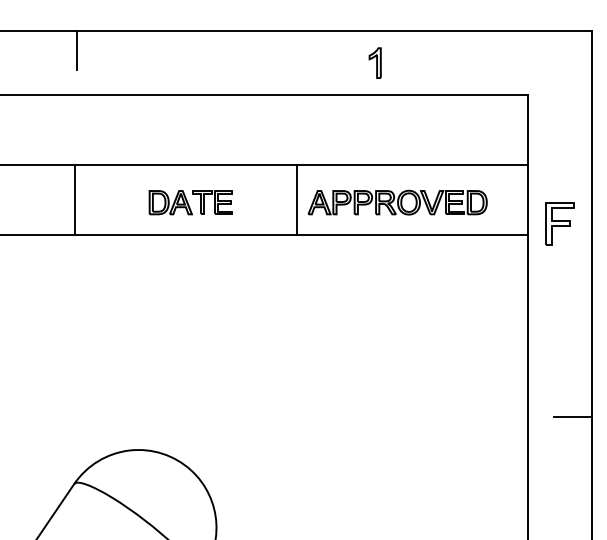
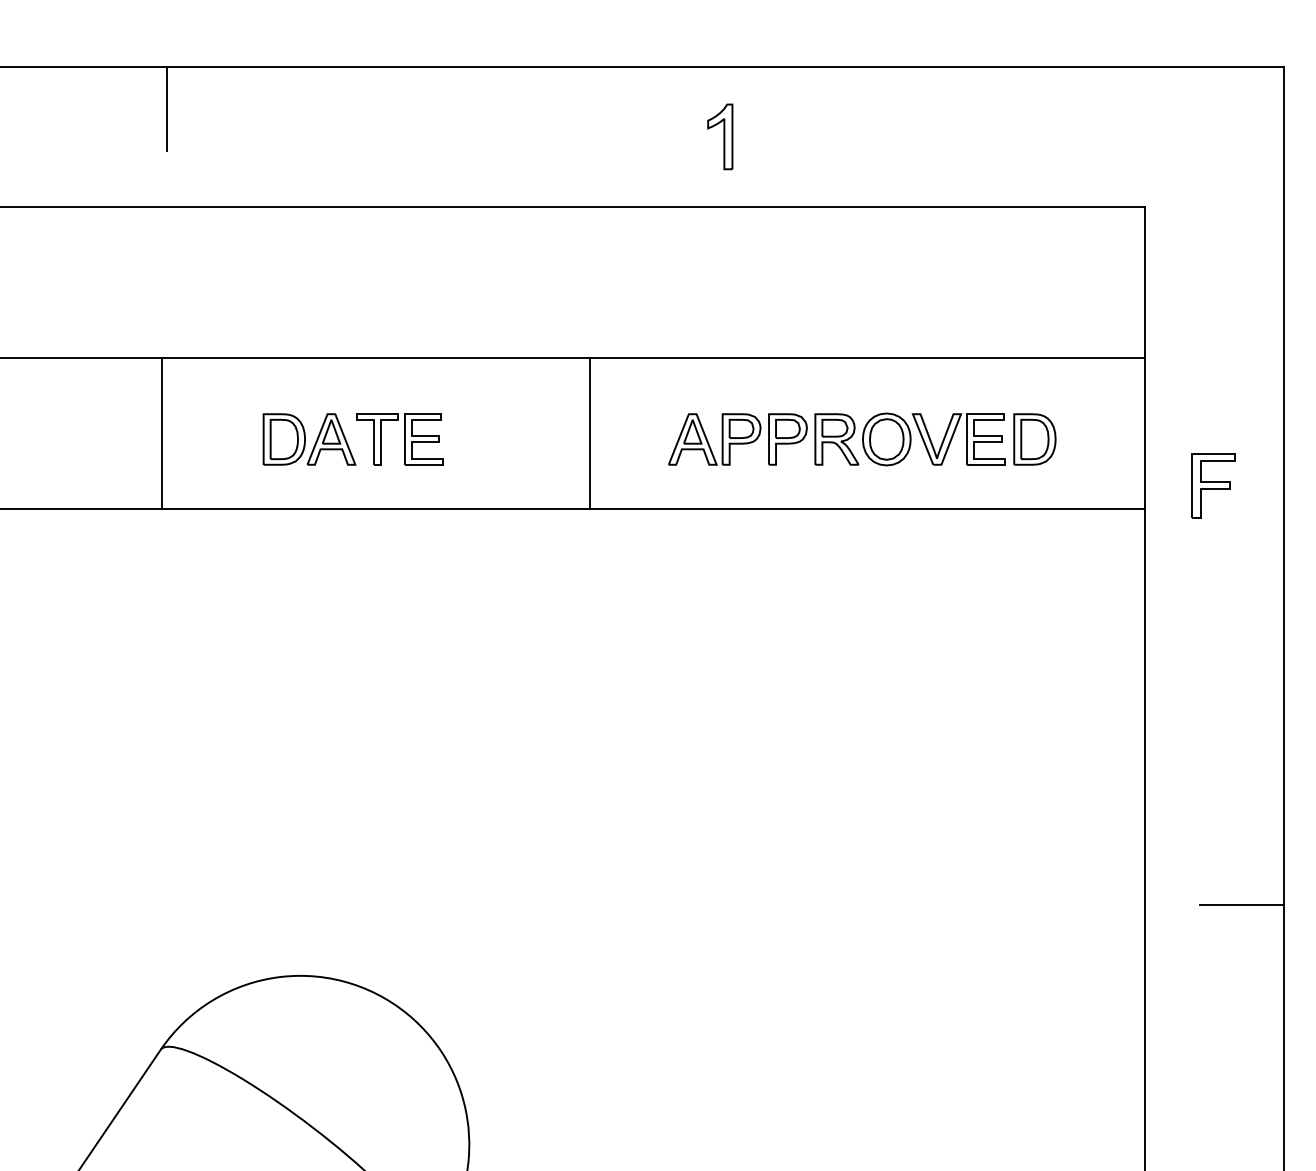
part: (374, 62) -> (718, 135), moved
line: (297, 199) -> (590, 432), moved
part: (190, 202) -> (352, 439), moved
part: (559, 223) -> (1213, 484), size x0.71

